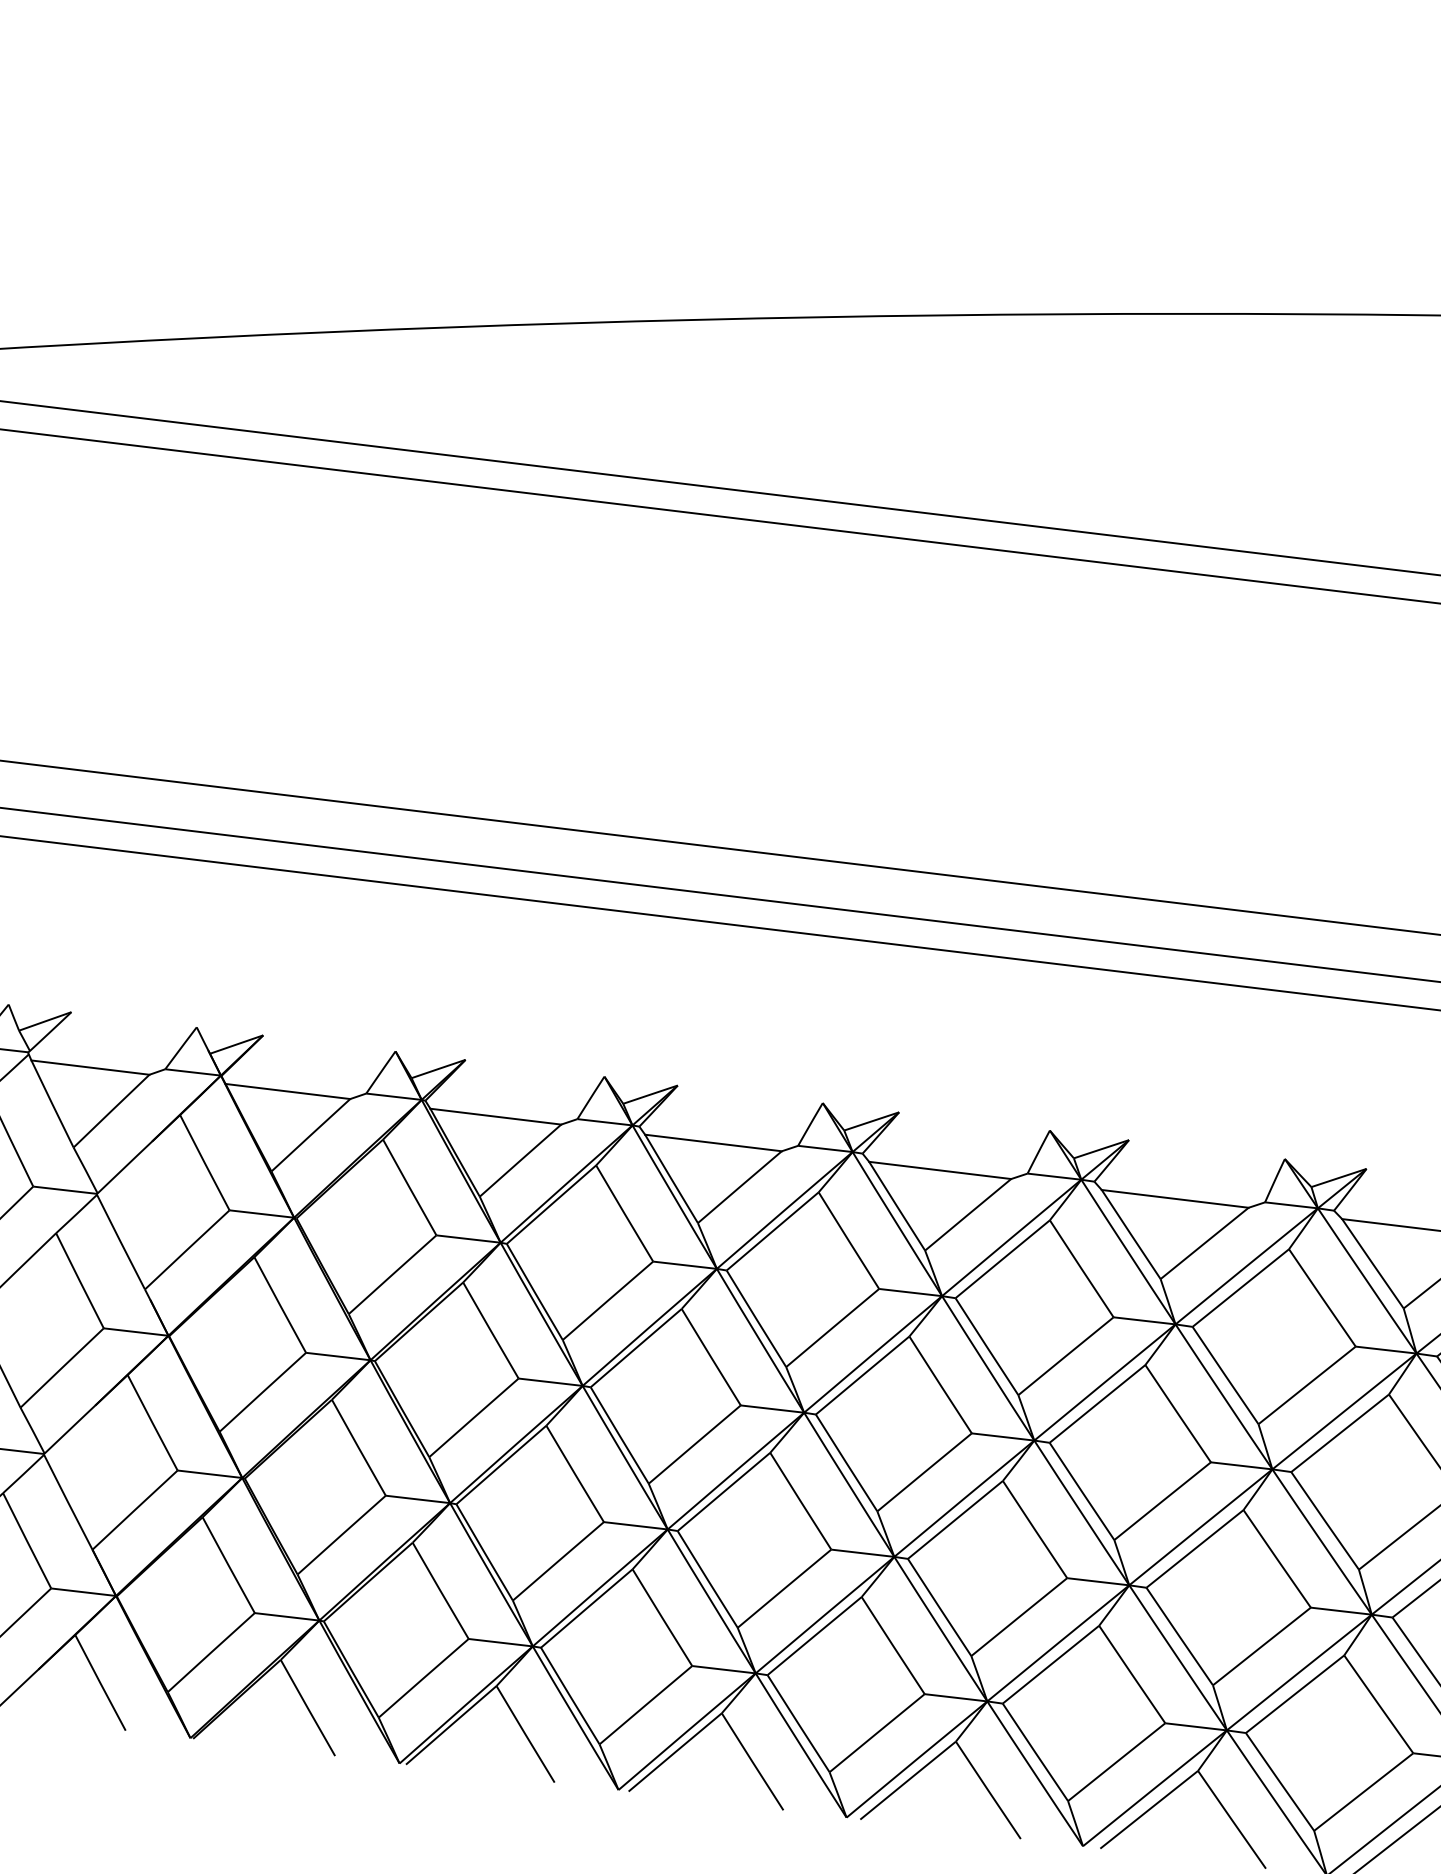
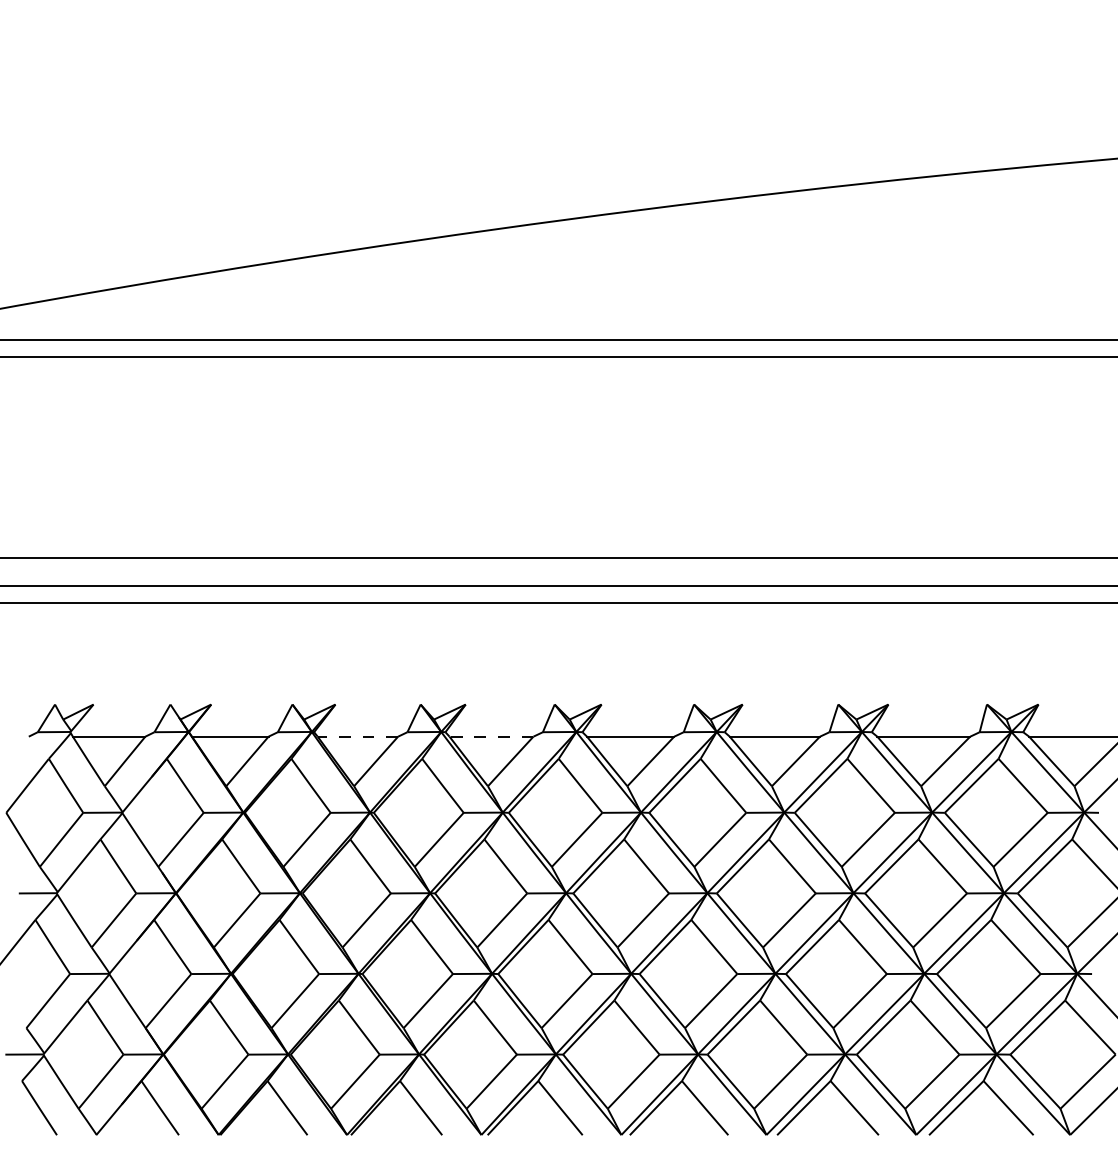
line: (495, 1116) -> (357, 736), solid -> dashed
line: (713, 1142) -> (491, 736), solid -> dashed

